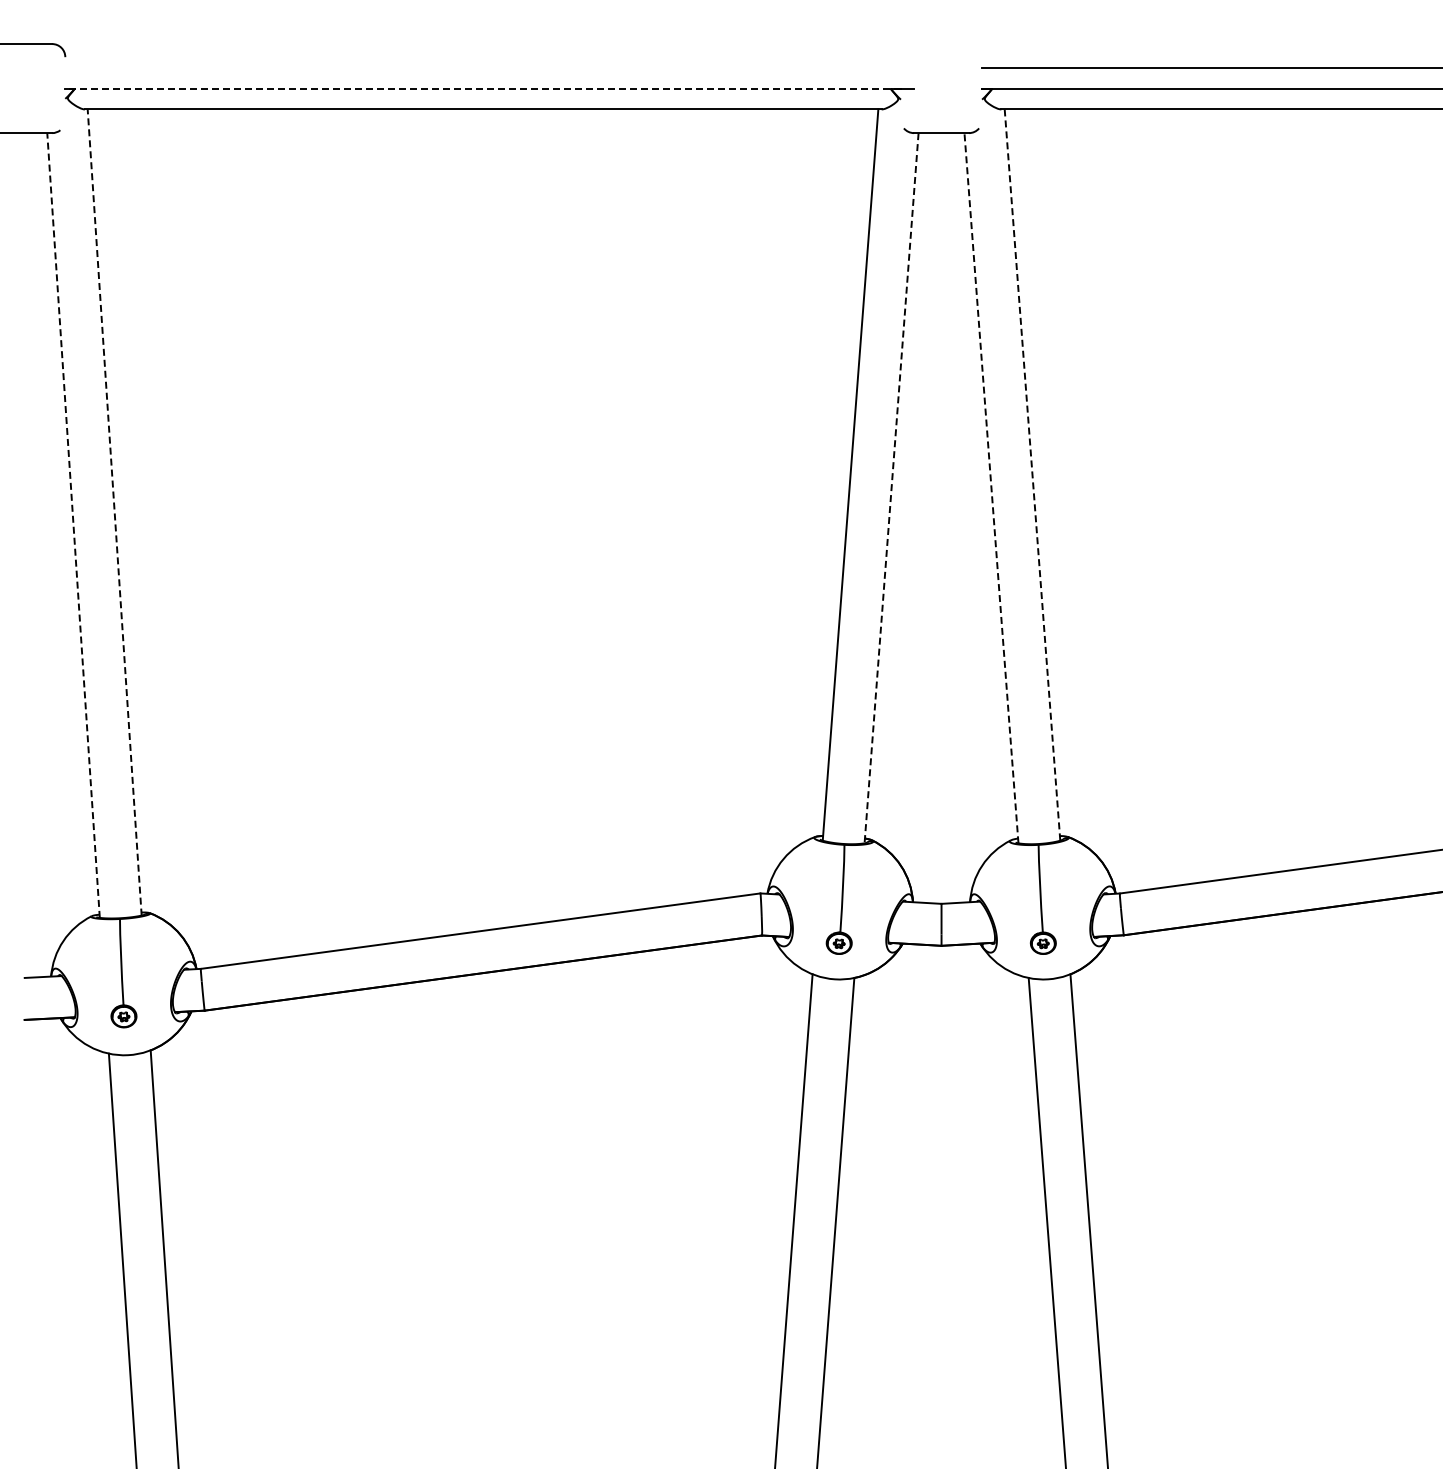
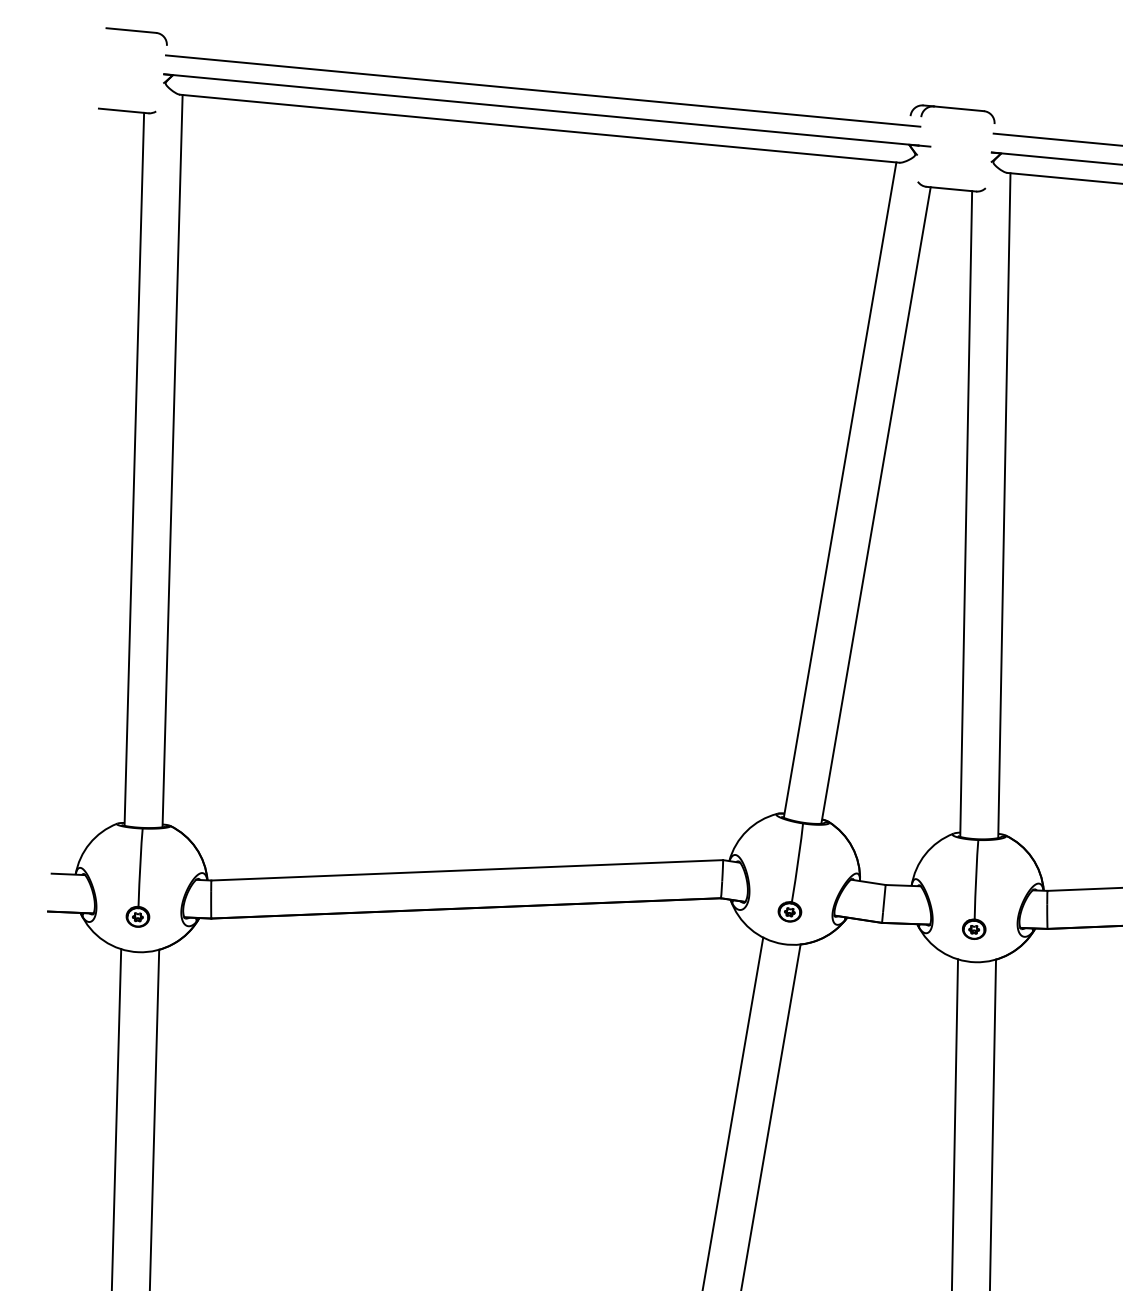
part: (935, 50) -> (953, 114), added
line: (482, 67) -> (542, 90), added
line: (483, 88) -> (541, 109), dashed -> solid
line: (1032, 475) -> (1004, 506), dashed -> solid
line: (991, 487) -> (966, 513), dashed -> solid
line: (891, 488) -> (875, 505), dashed -> solid
line: (114, 512) -> (172, 461), dashed -> solid
line: (73, 525) -> (134, 469), dashed -> solid

